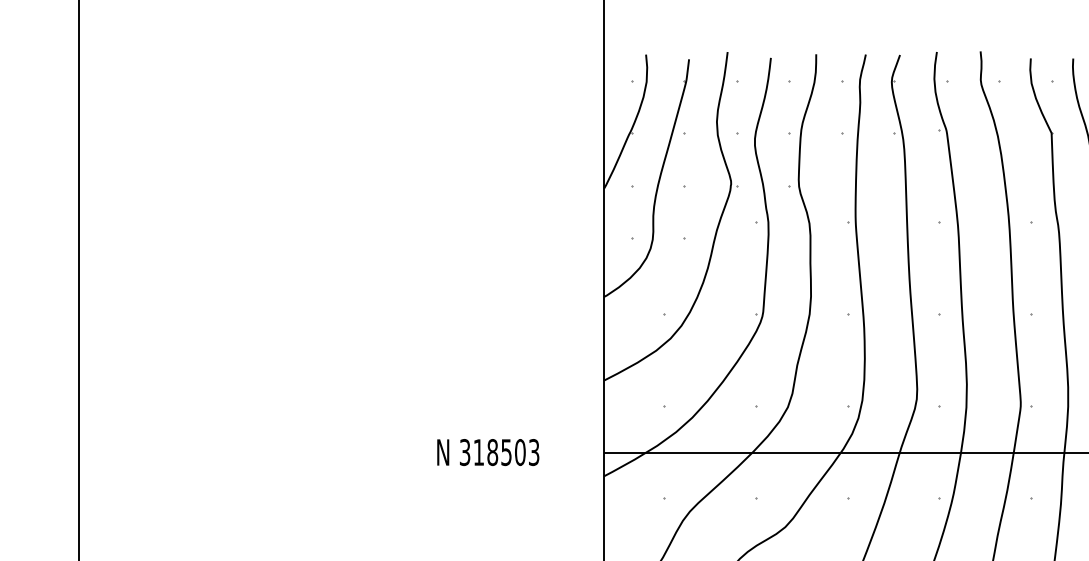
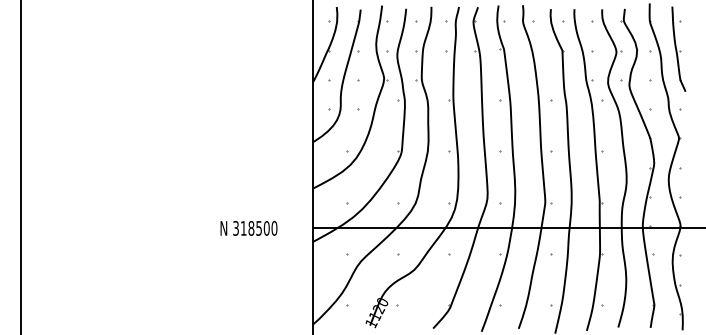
text: (534, 452) -> (274, 228), 318503 -> 318500

